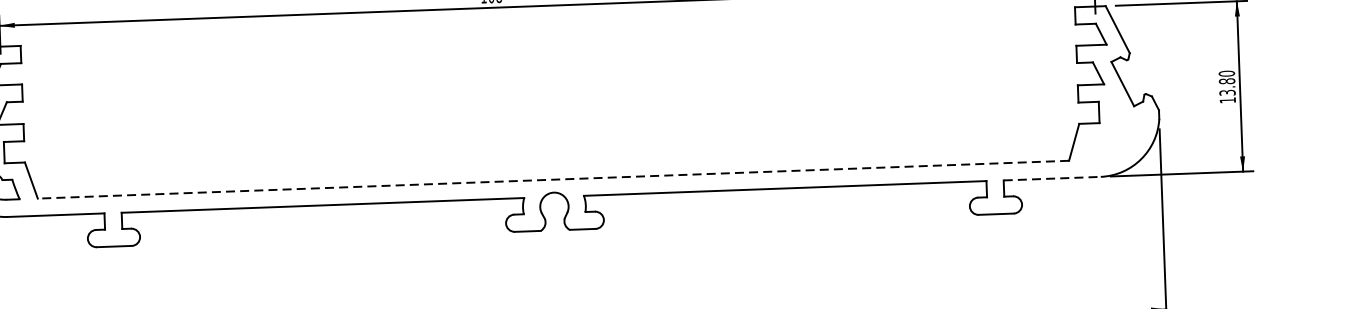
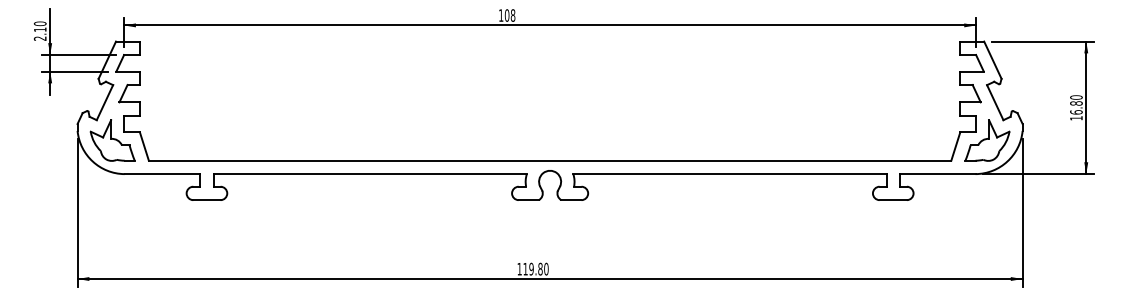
text: (1227, 92) -> (1076, 112), 13.80 -> 16.80
part: (1114, 133) -> (987, 140), added
line: (552, 179) -> (549, 160), dashed -> solid
line: (1051, 179) -> (937, 174), dashed -> solid

